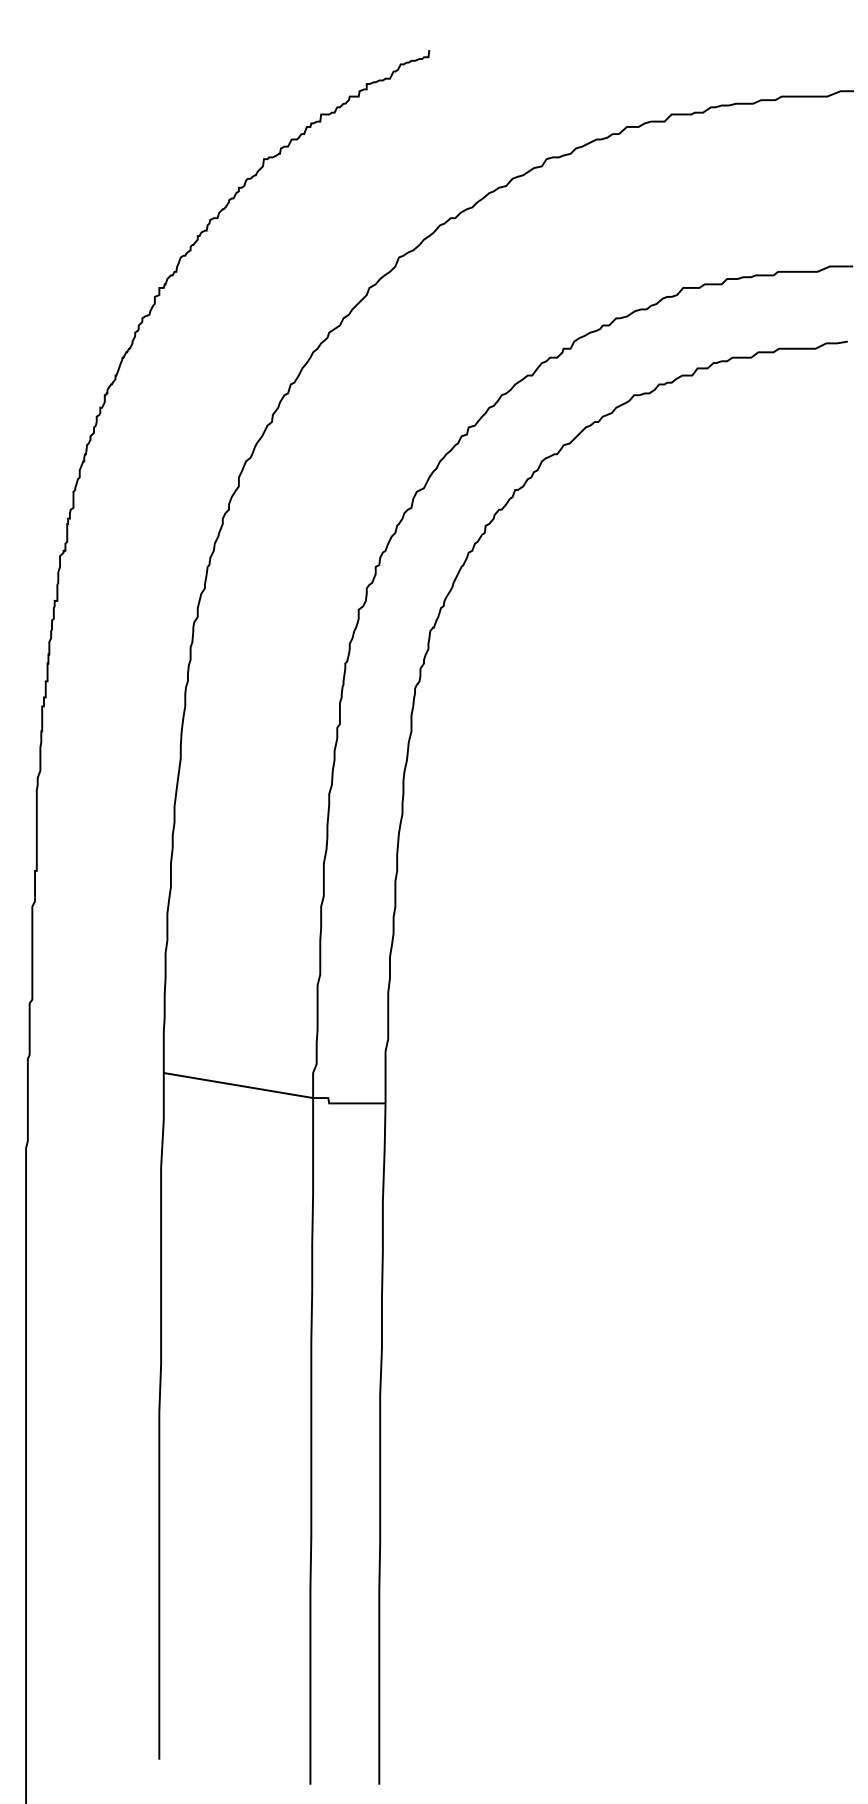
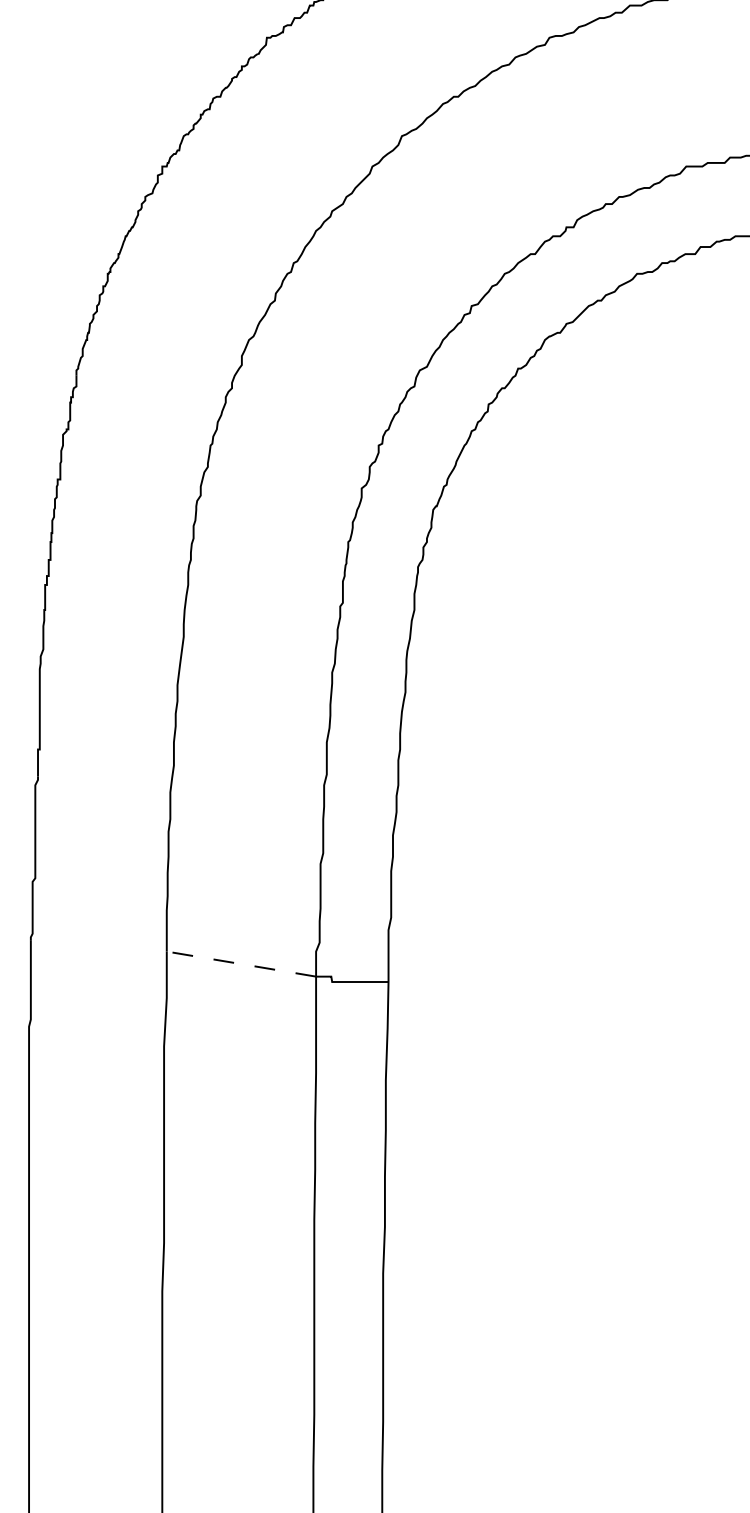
line: (238, 1085) -> (241, 964), solid -> dashed

